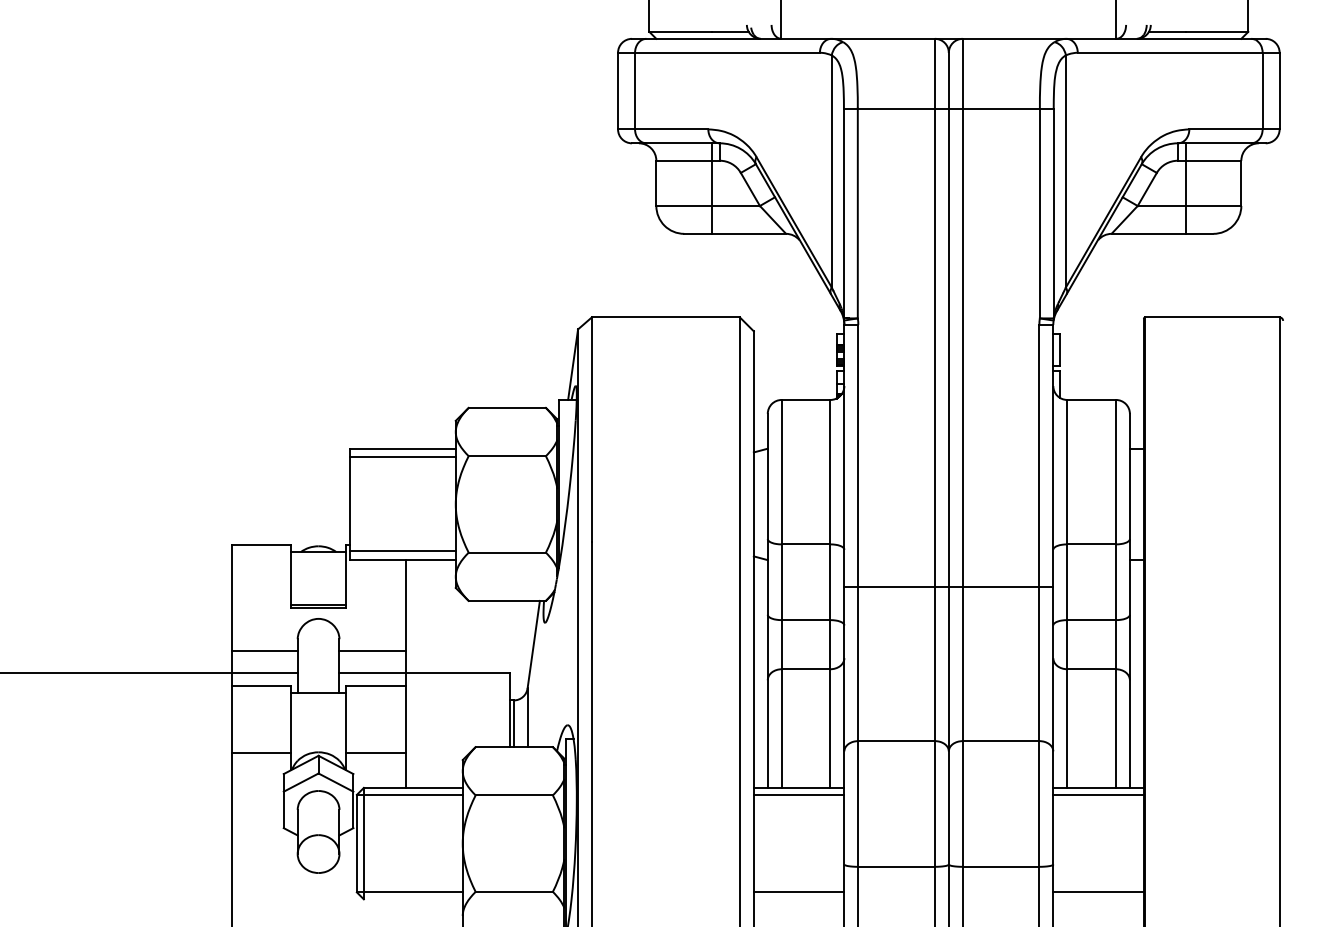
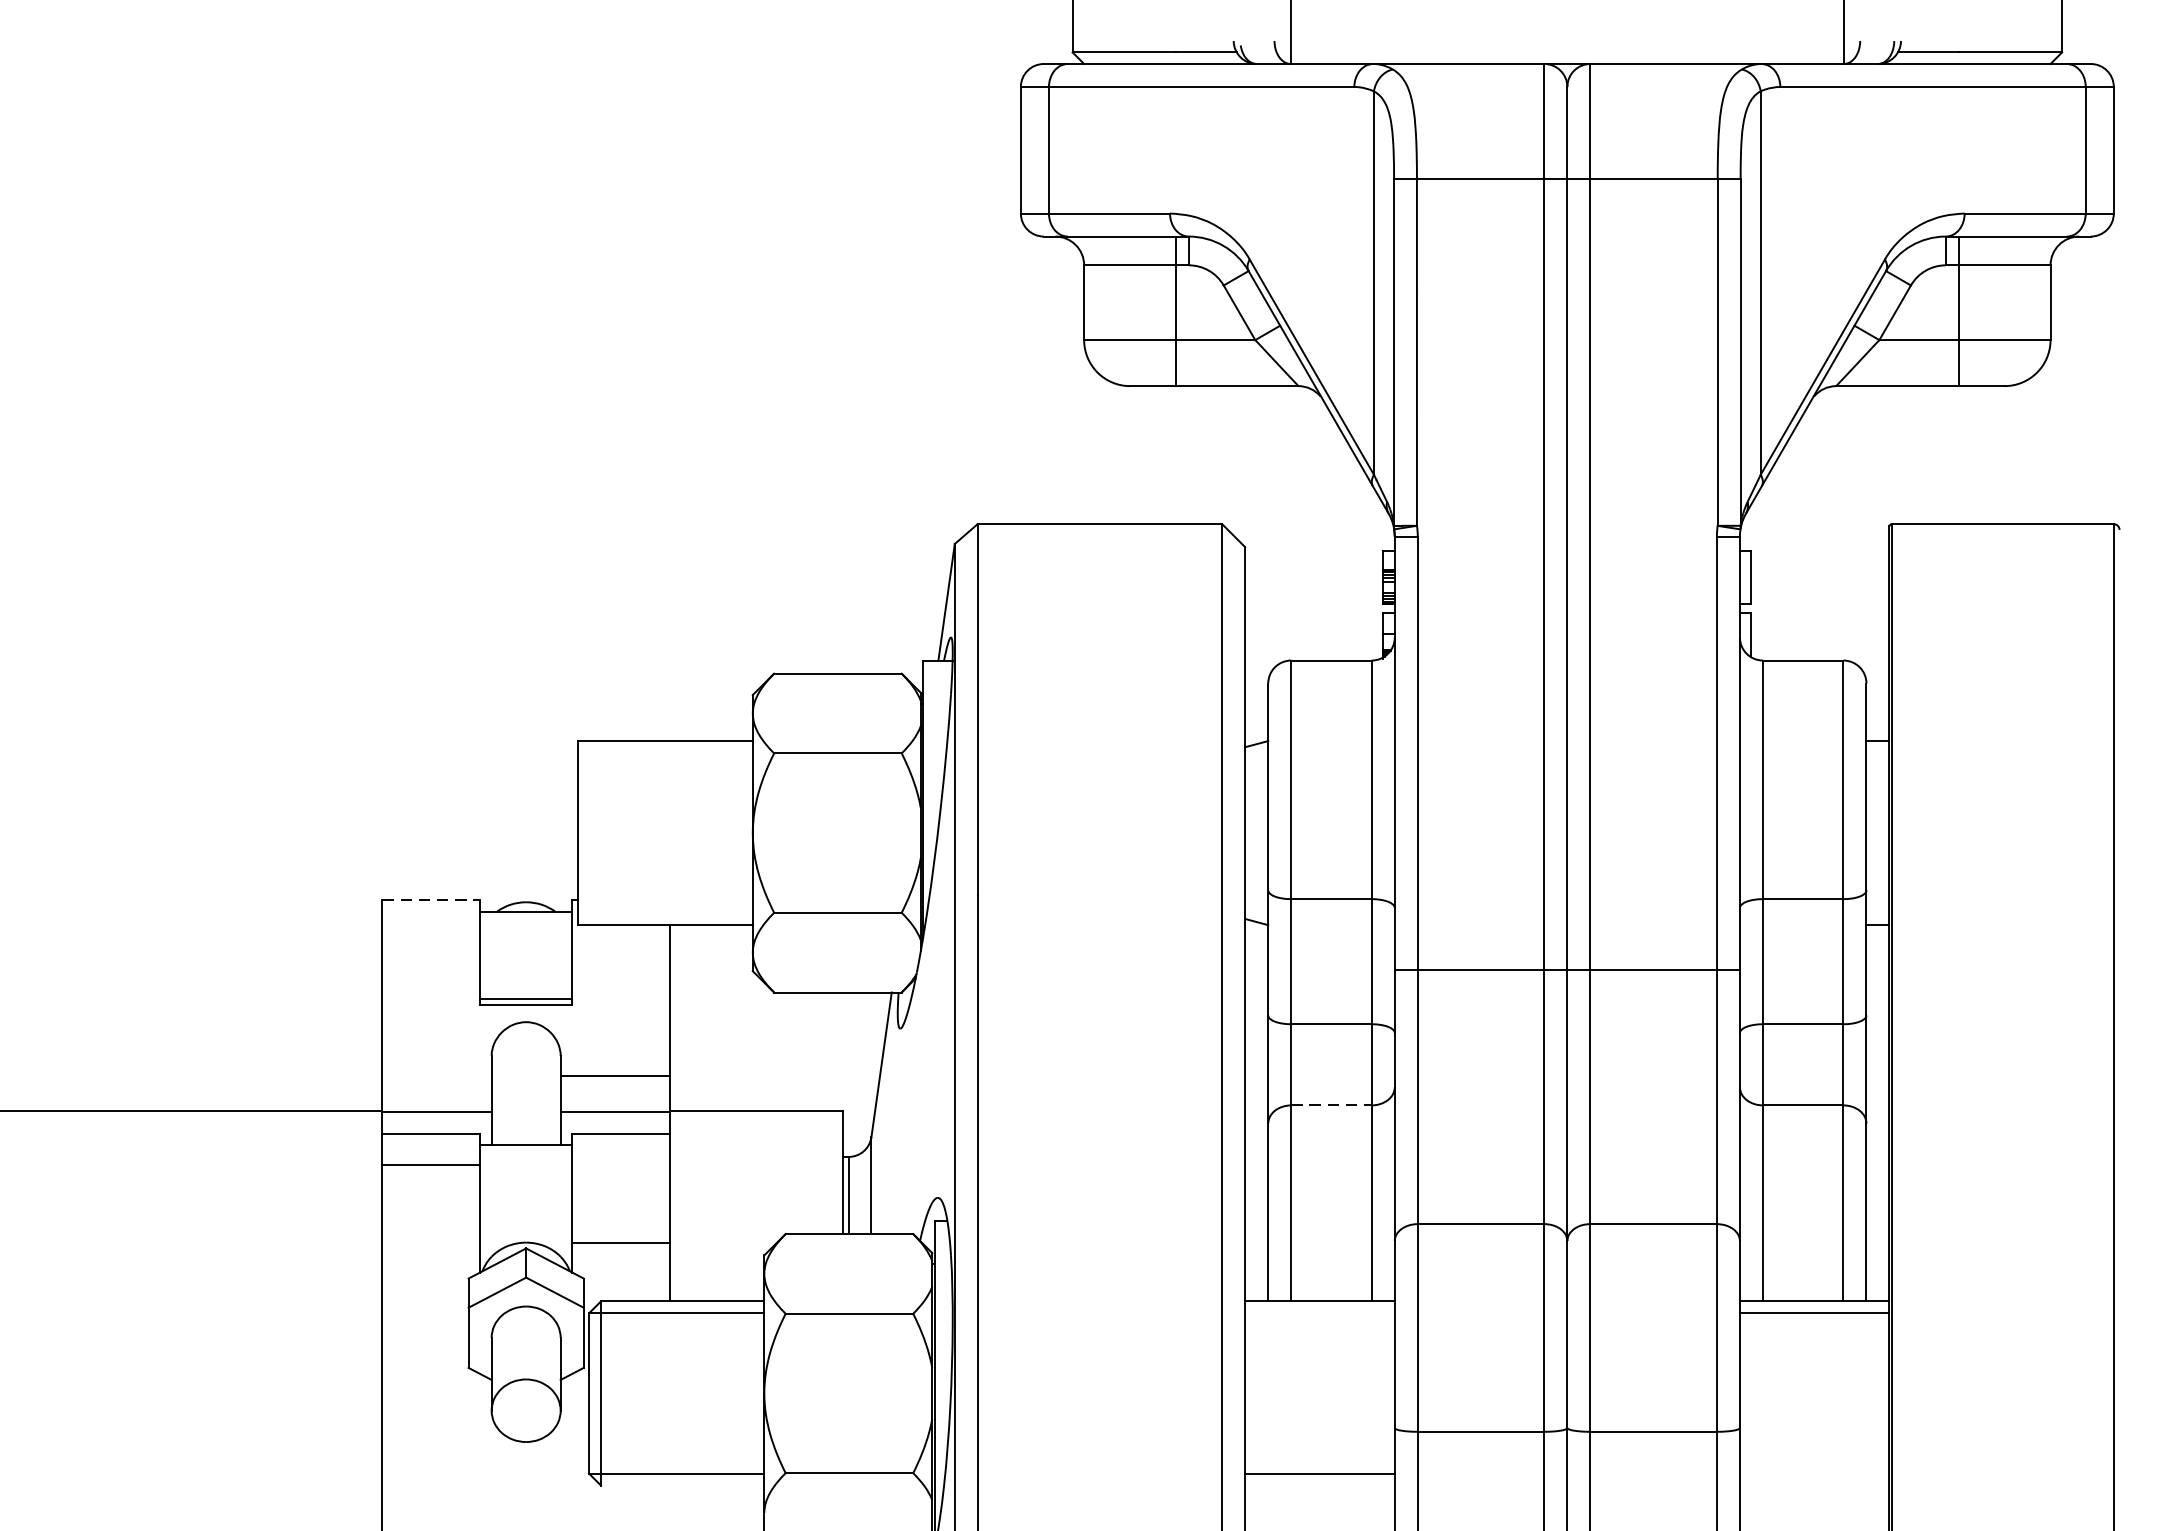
line: (402, 457) -> (664, 755), removed
line: (261, 545) -> (431, 900), solid -> dashed
line: (402, 551) -> (664, 910), removed
line: (264, 651) -> (436, 1076), removed
line: (806, 669) -> (1332, 1105), solid -> dashed
line: (260, 752) -> (430, 1165), moved
line: (798, 794) -> (1318, 1312), removed
line: (1098, 892) -> (1814, 1474), removed

